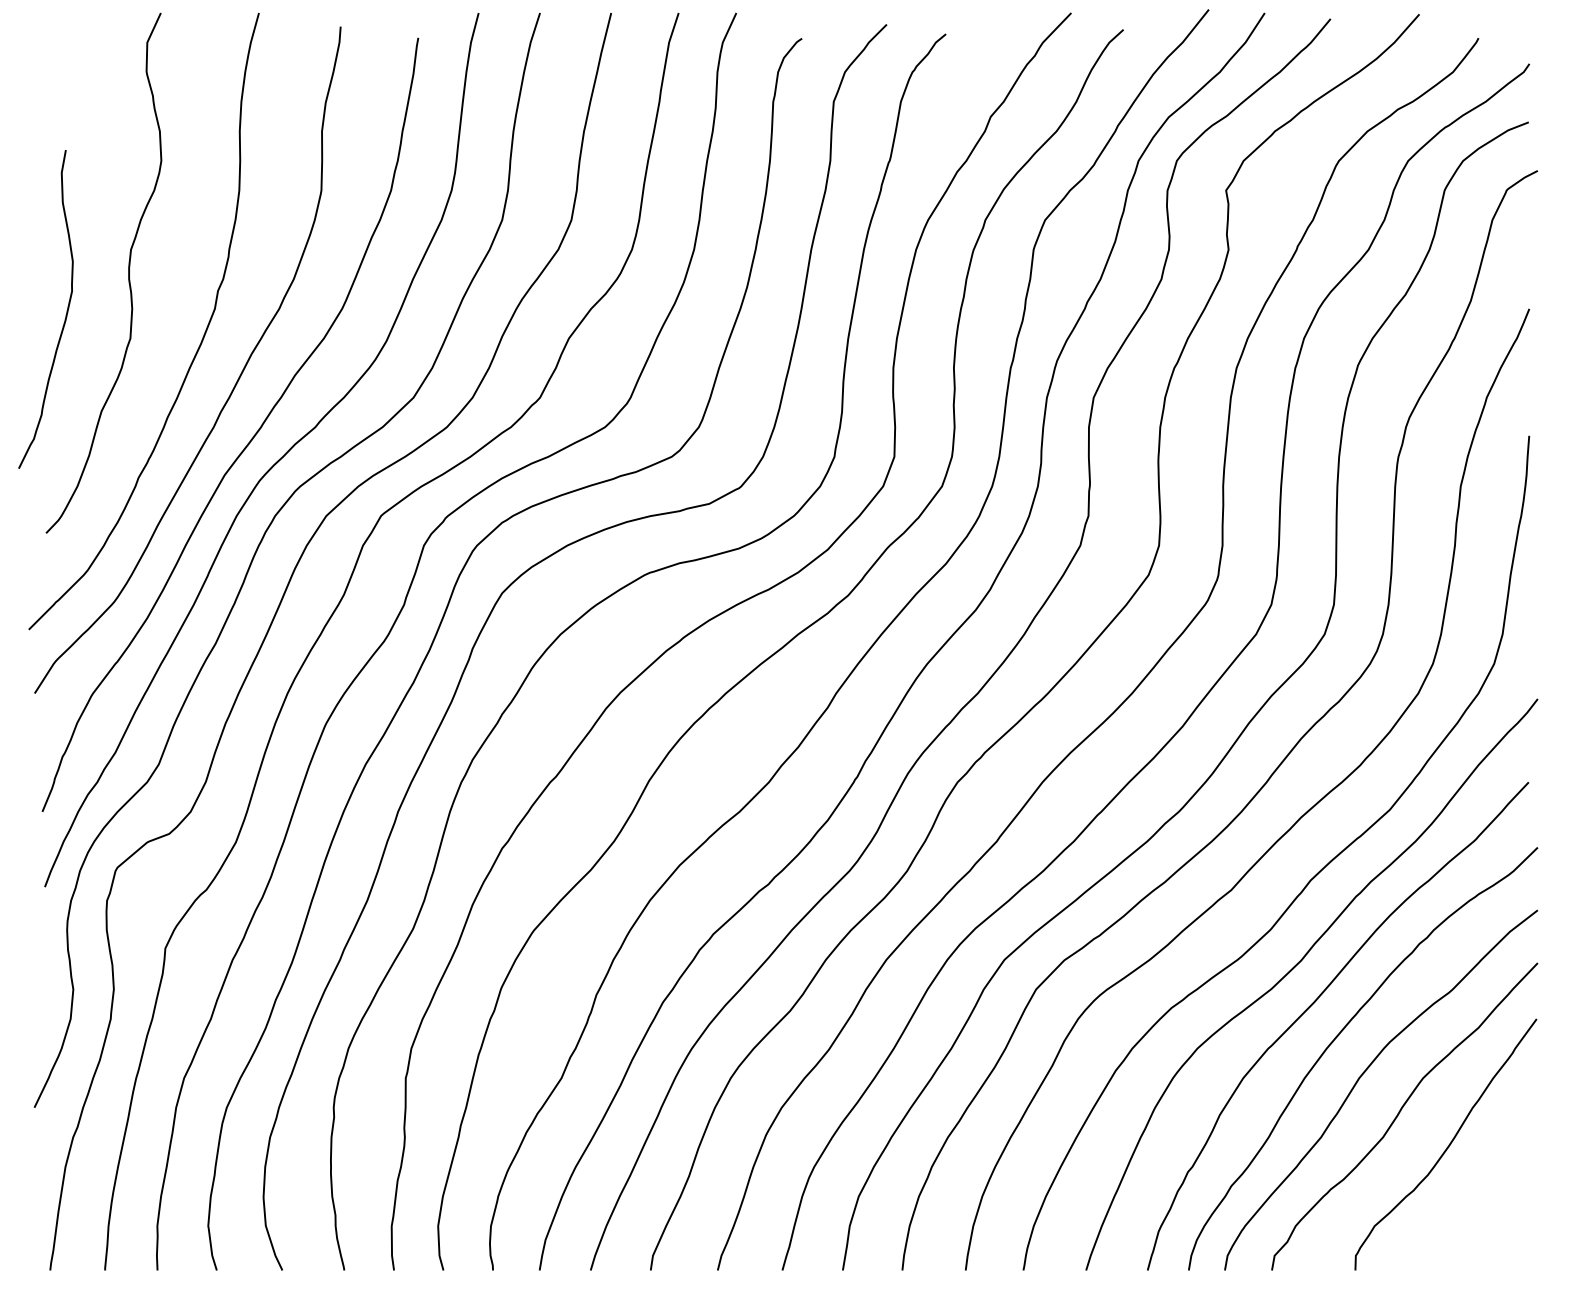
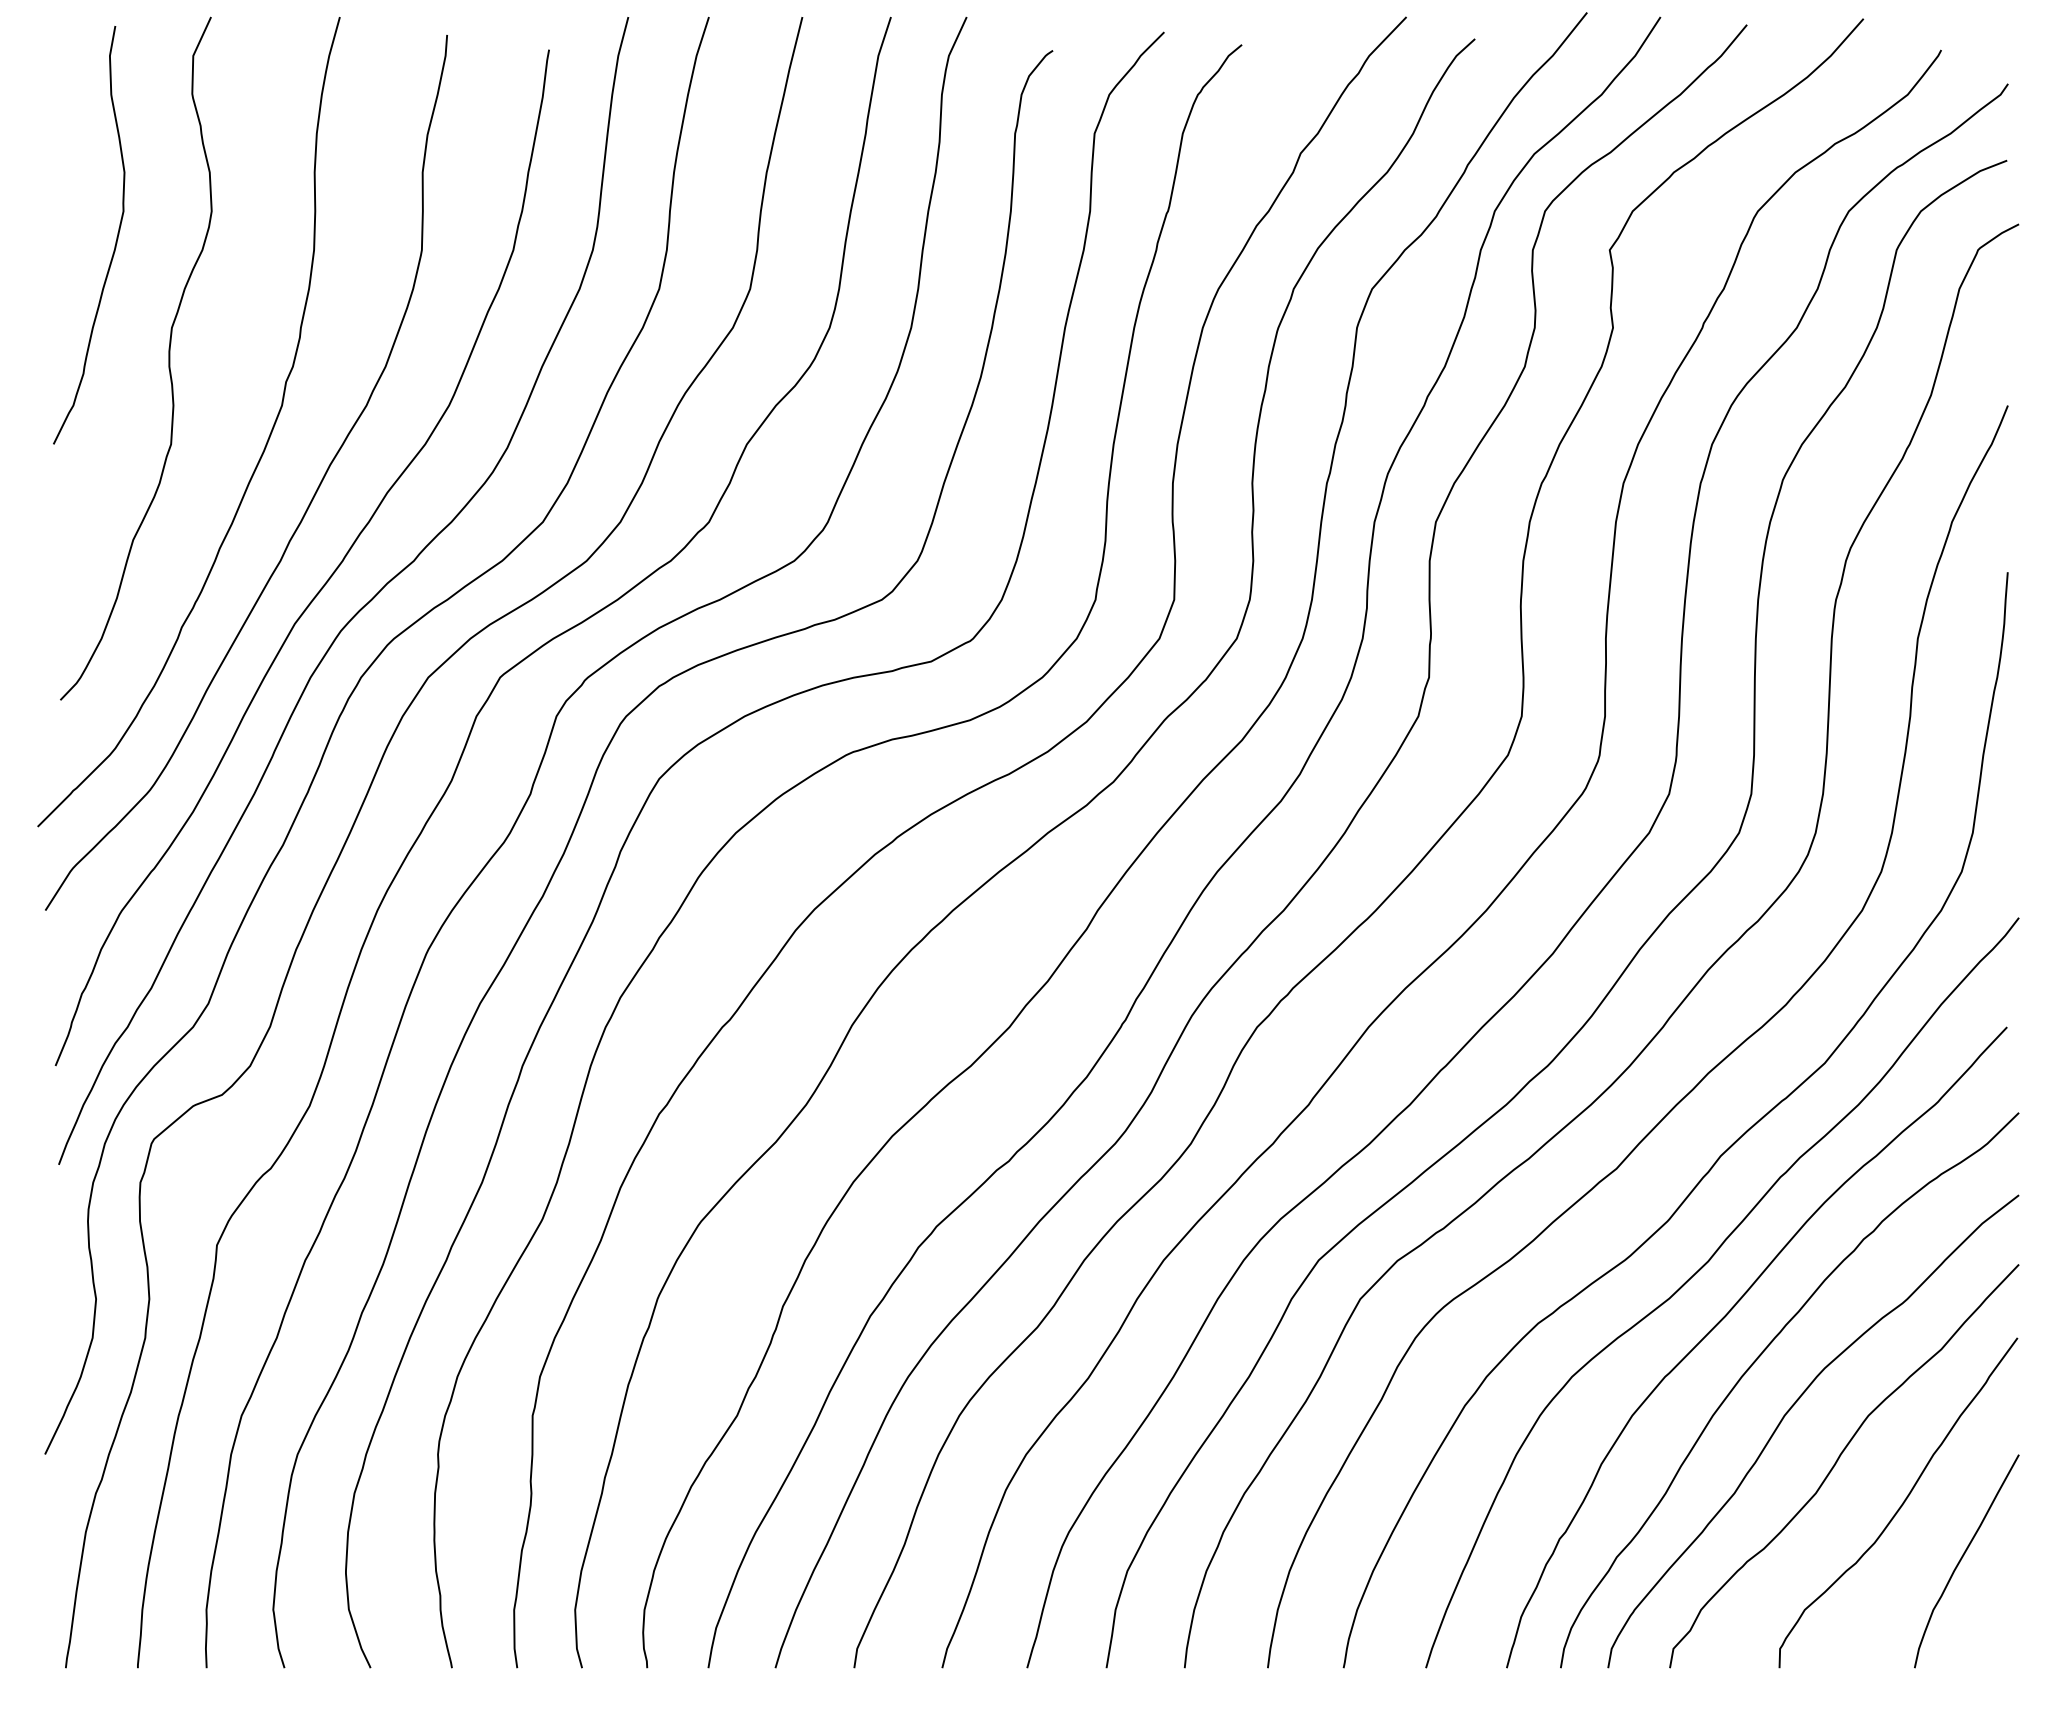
curve: (66, 314) -> (115, 241), moved
curve: (1495, 1186) -> (1963, 1557), added

